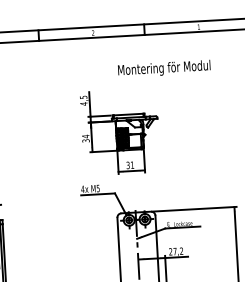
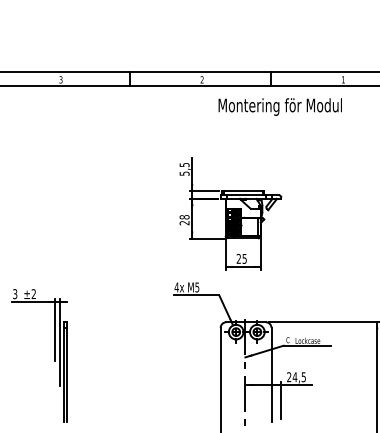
text: (163, 68) -> (279, 106), moved
text: (83, 103) -> (184, 173), 4,5 -> 5,5
text: (85, 138) -> (184, 220), 34 -> 28
text: (130, 165) -> (241, 258), 31 -> 25
text: (177, 251) -> (298, 377), 27,2 -> 24,5

